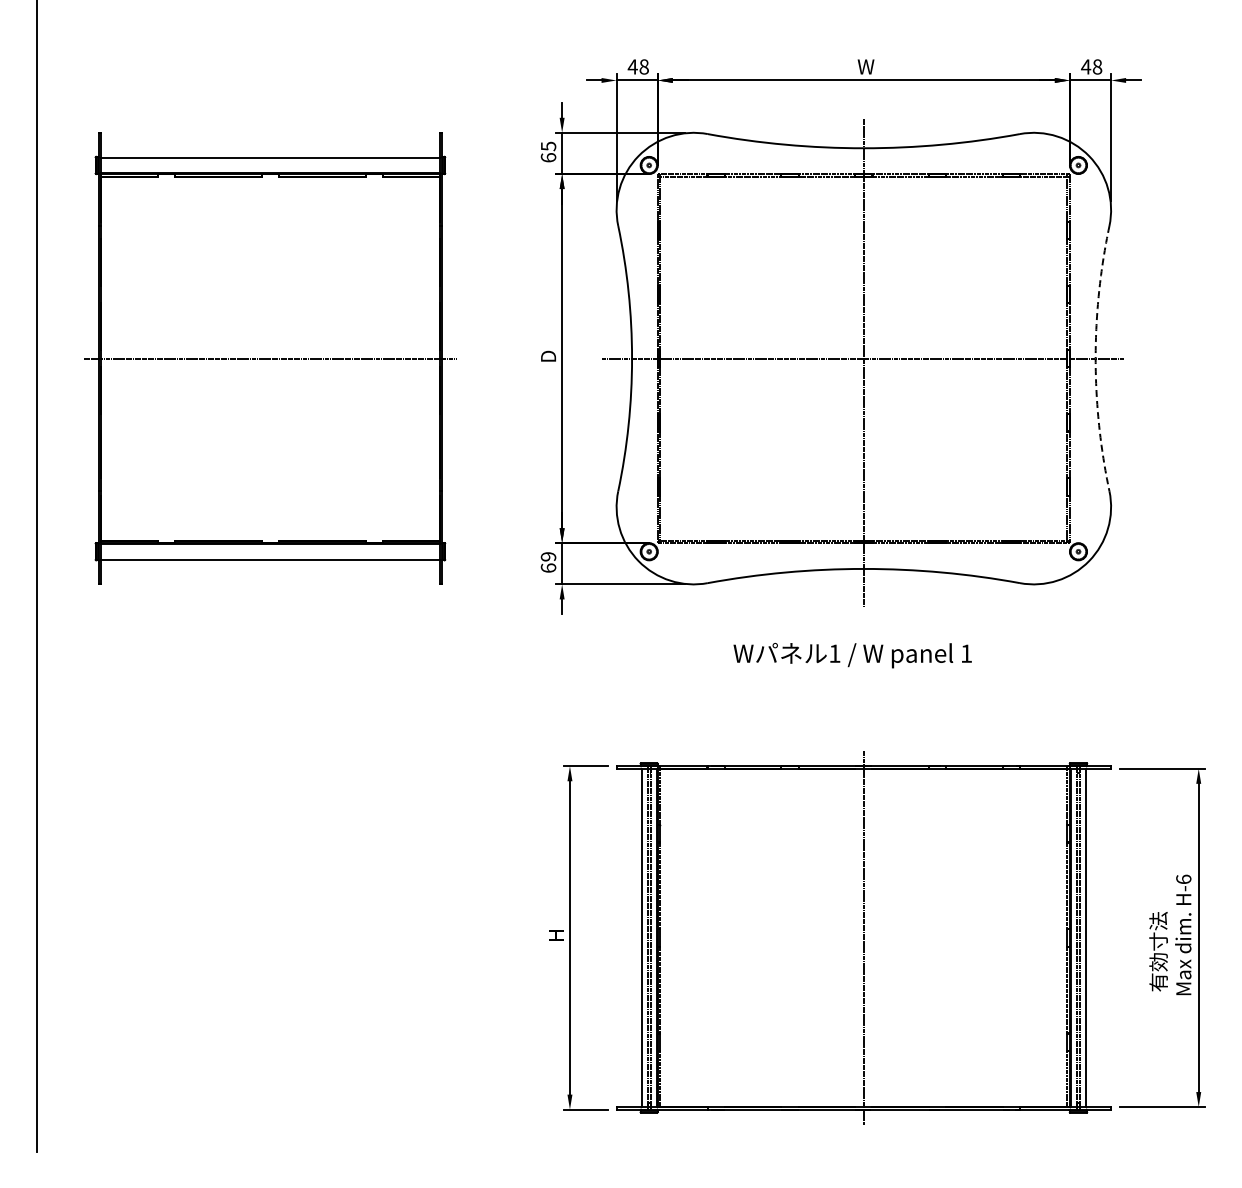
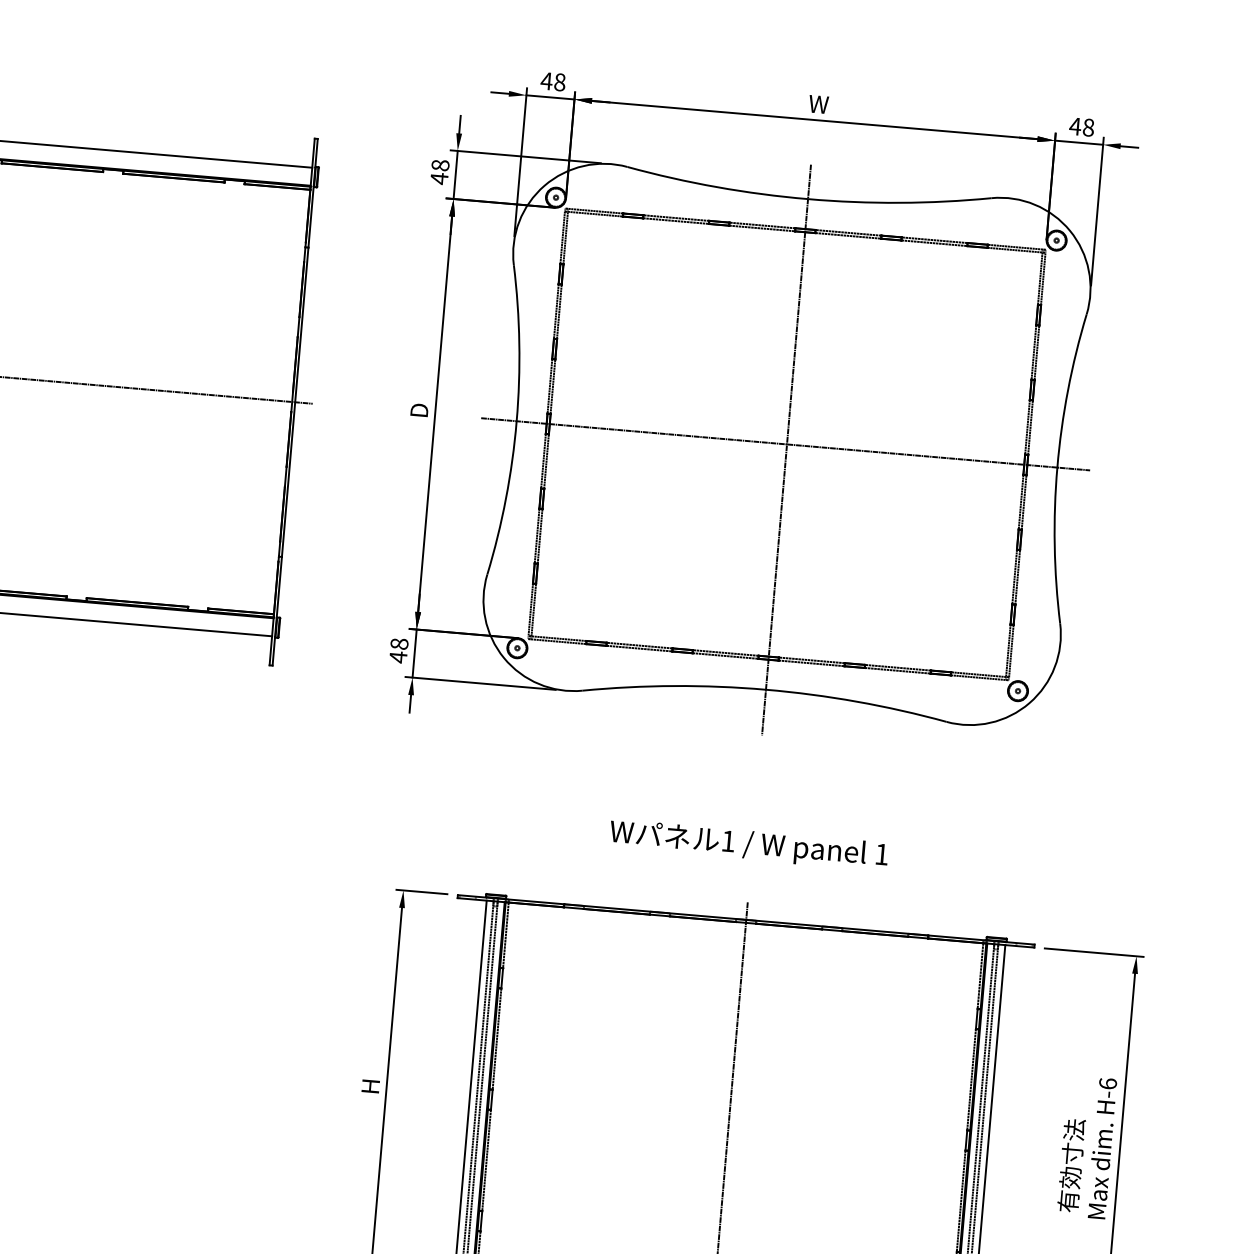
text: (548, 151) -> (439, 171), 65 -> 48
arc: (1095, 358) -> (1057, 467), dashed -> solid
text: (548, 562) -> (398, 650), 69 -> 48
text: (852, 655) -> (748, 845), moved

